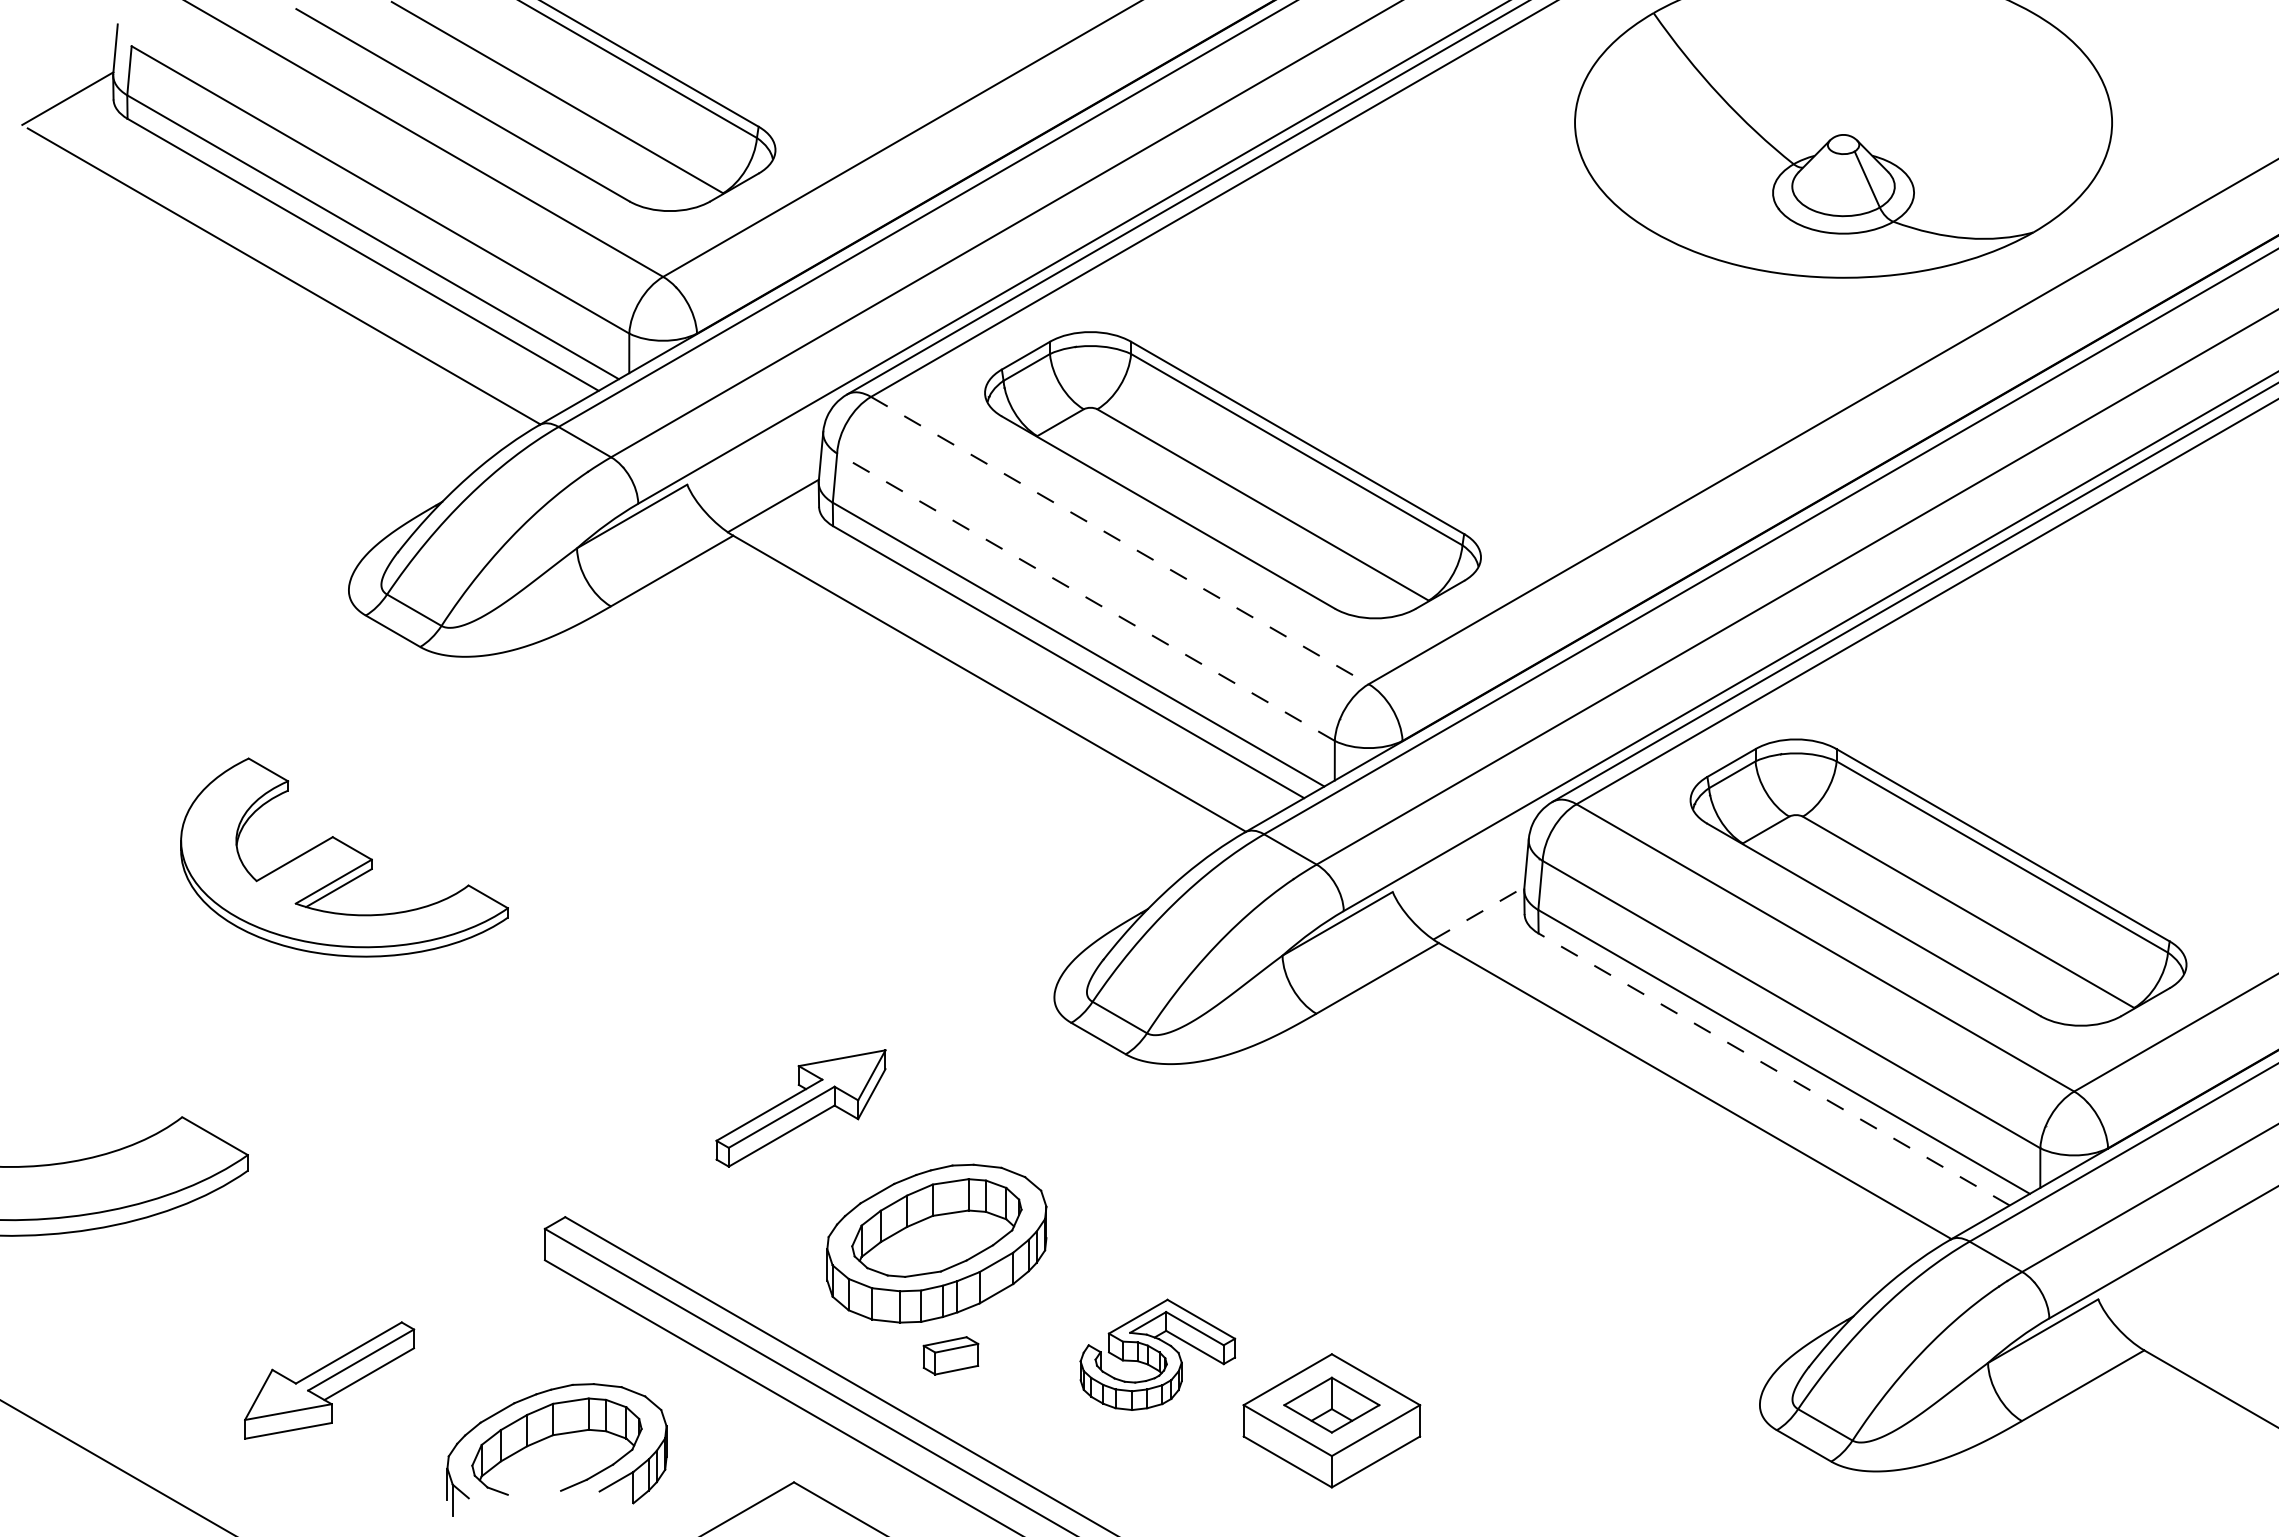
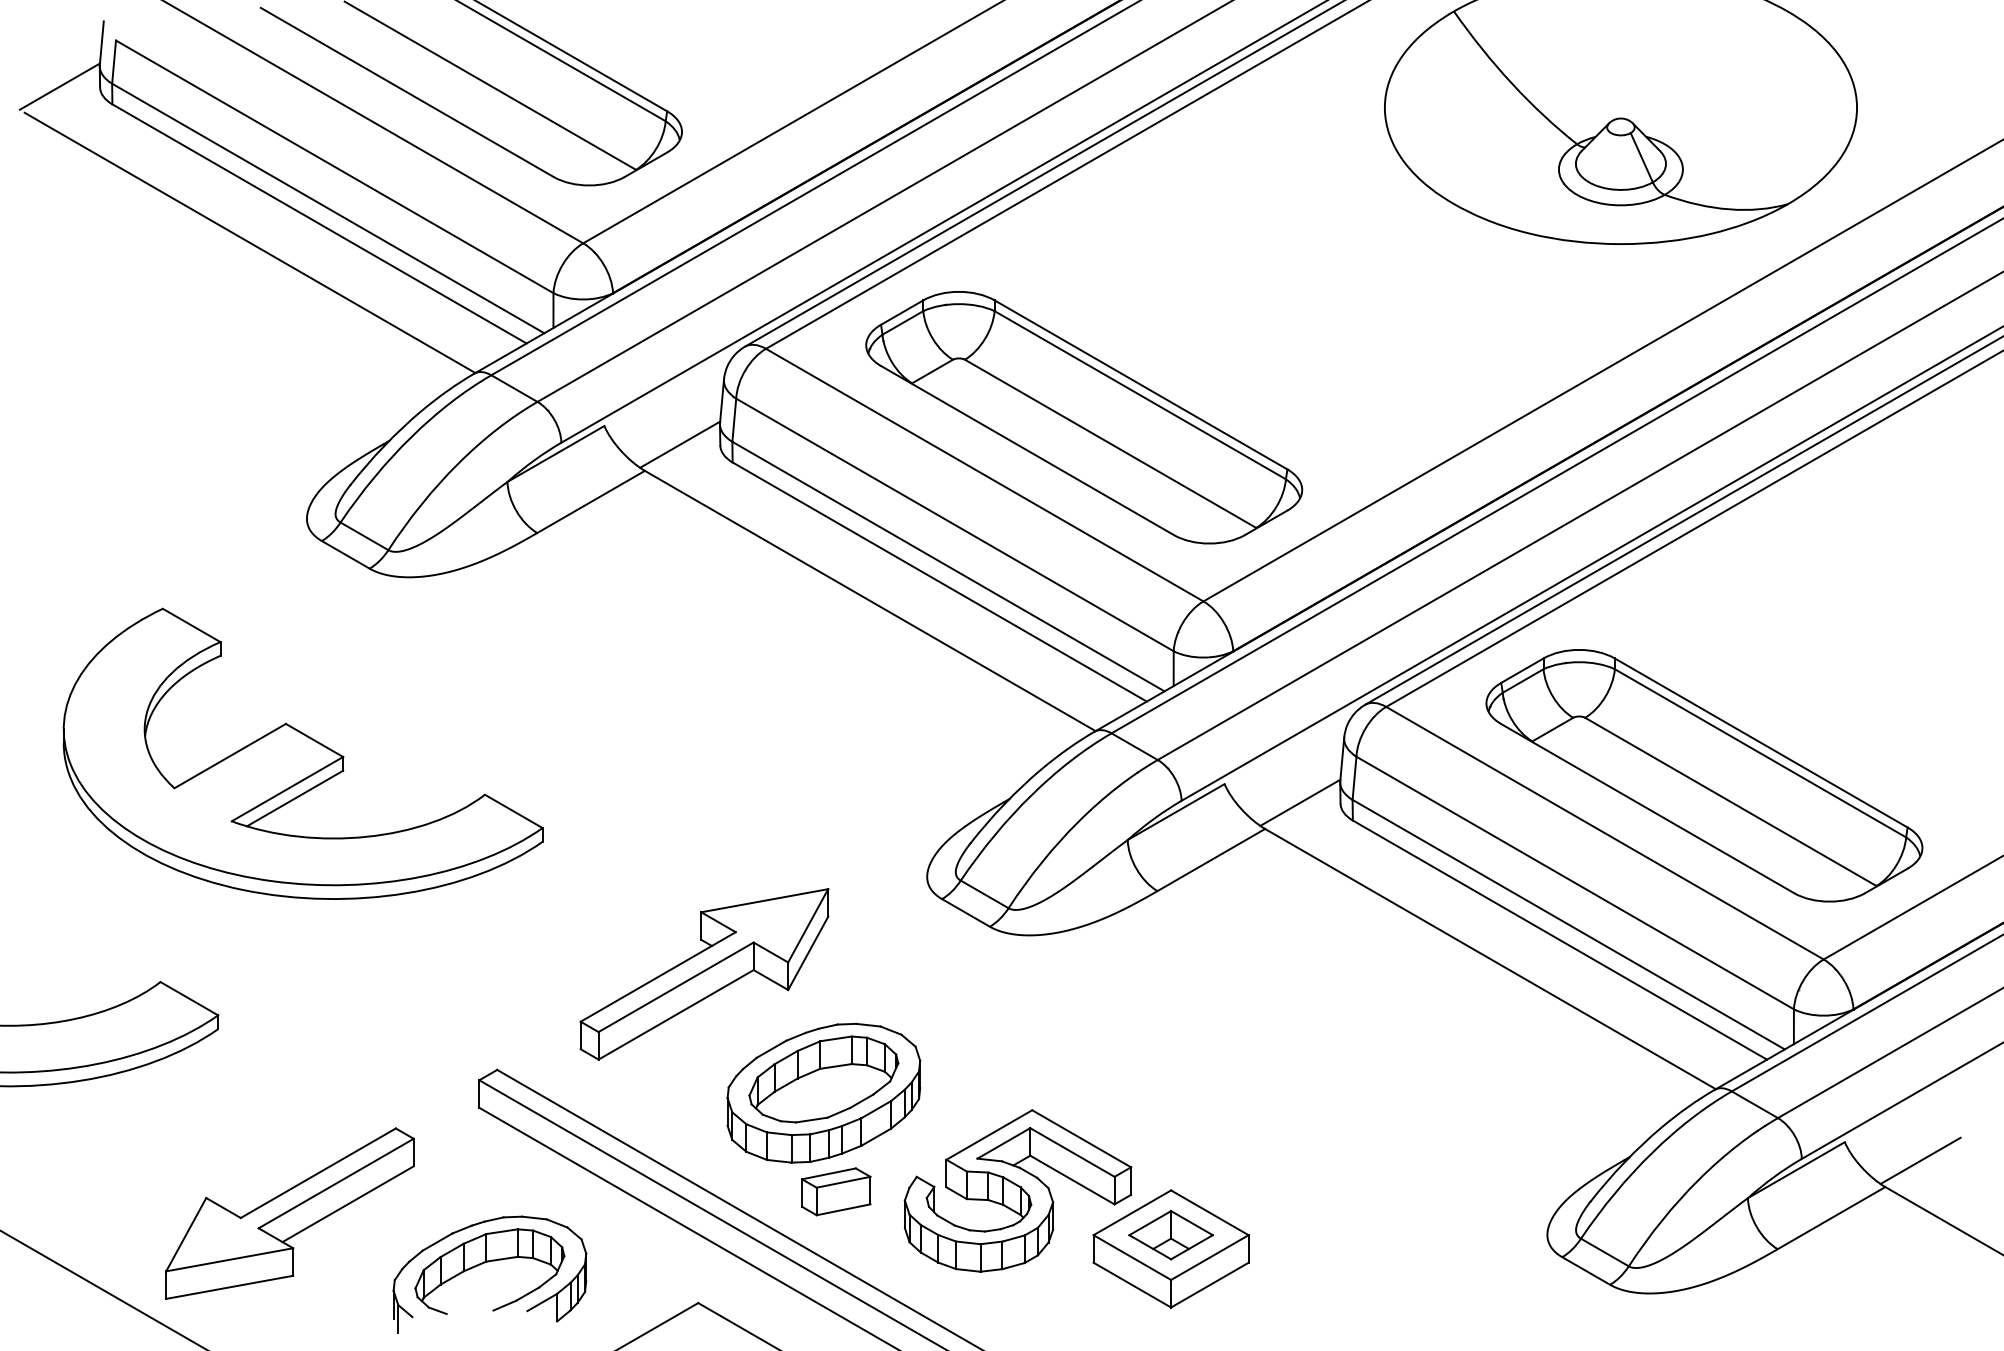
line: (1120, 540) -> (985, 475), dashed -> solid
line: (1085, 597) -> (954, 525), dashed -> solid
part: (344, 857) -> (303, 753), size x1.67
line: (1478, 913) -> (1300, 802), dashed -> solid
line: (1773, 1069) -> (1559, 940), dashed -> solid
part: (800, 1108) -> (703, 974), size x1.67
line: (2183, 1320) -> (1919, 1160), added
part: (1157, 1354) -> (1017, 1190), size x1.67
part: (950, 1355) -> (835, 1191), size x1.43
part: (329, 1380) -> (289, 1213), size x1.67

